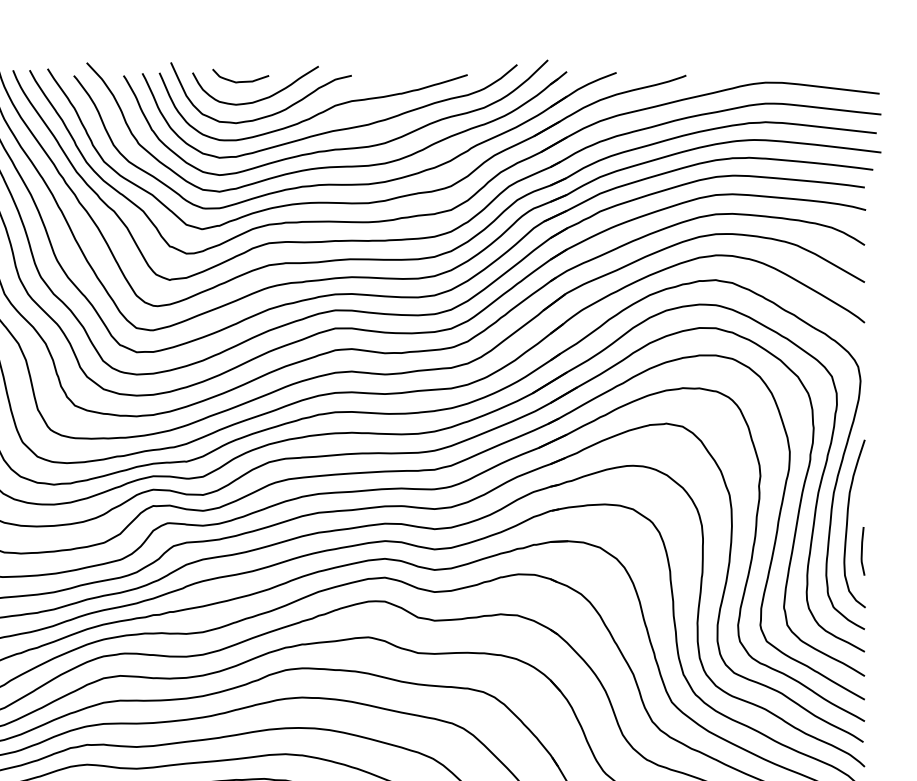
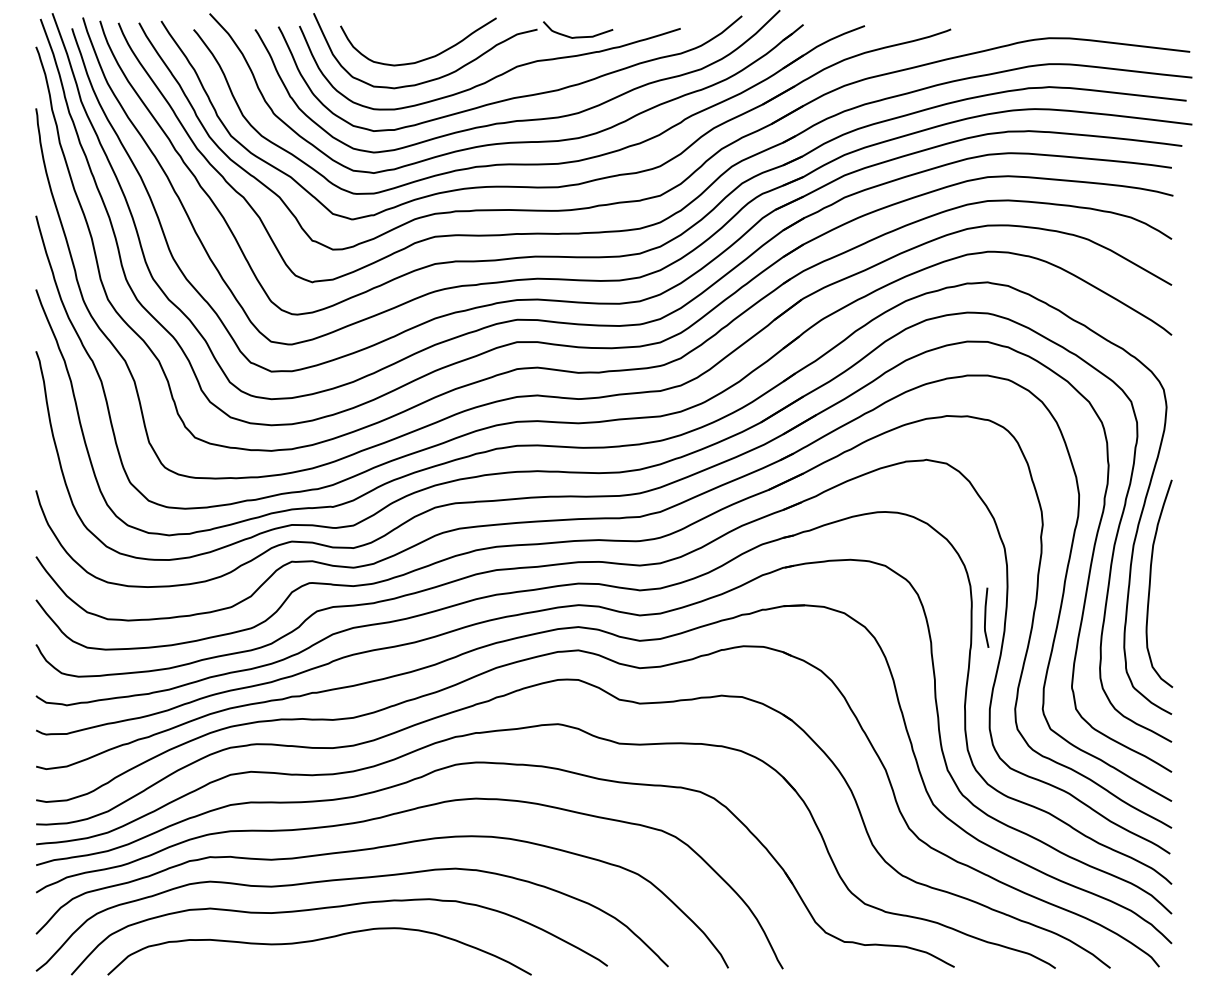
curve: (241, 81) -> (578, 36), moved
line: (862, 551) -> (986, 617), moved

